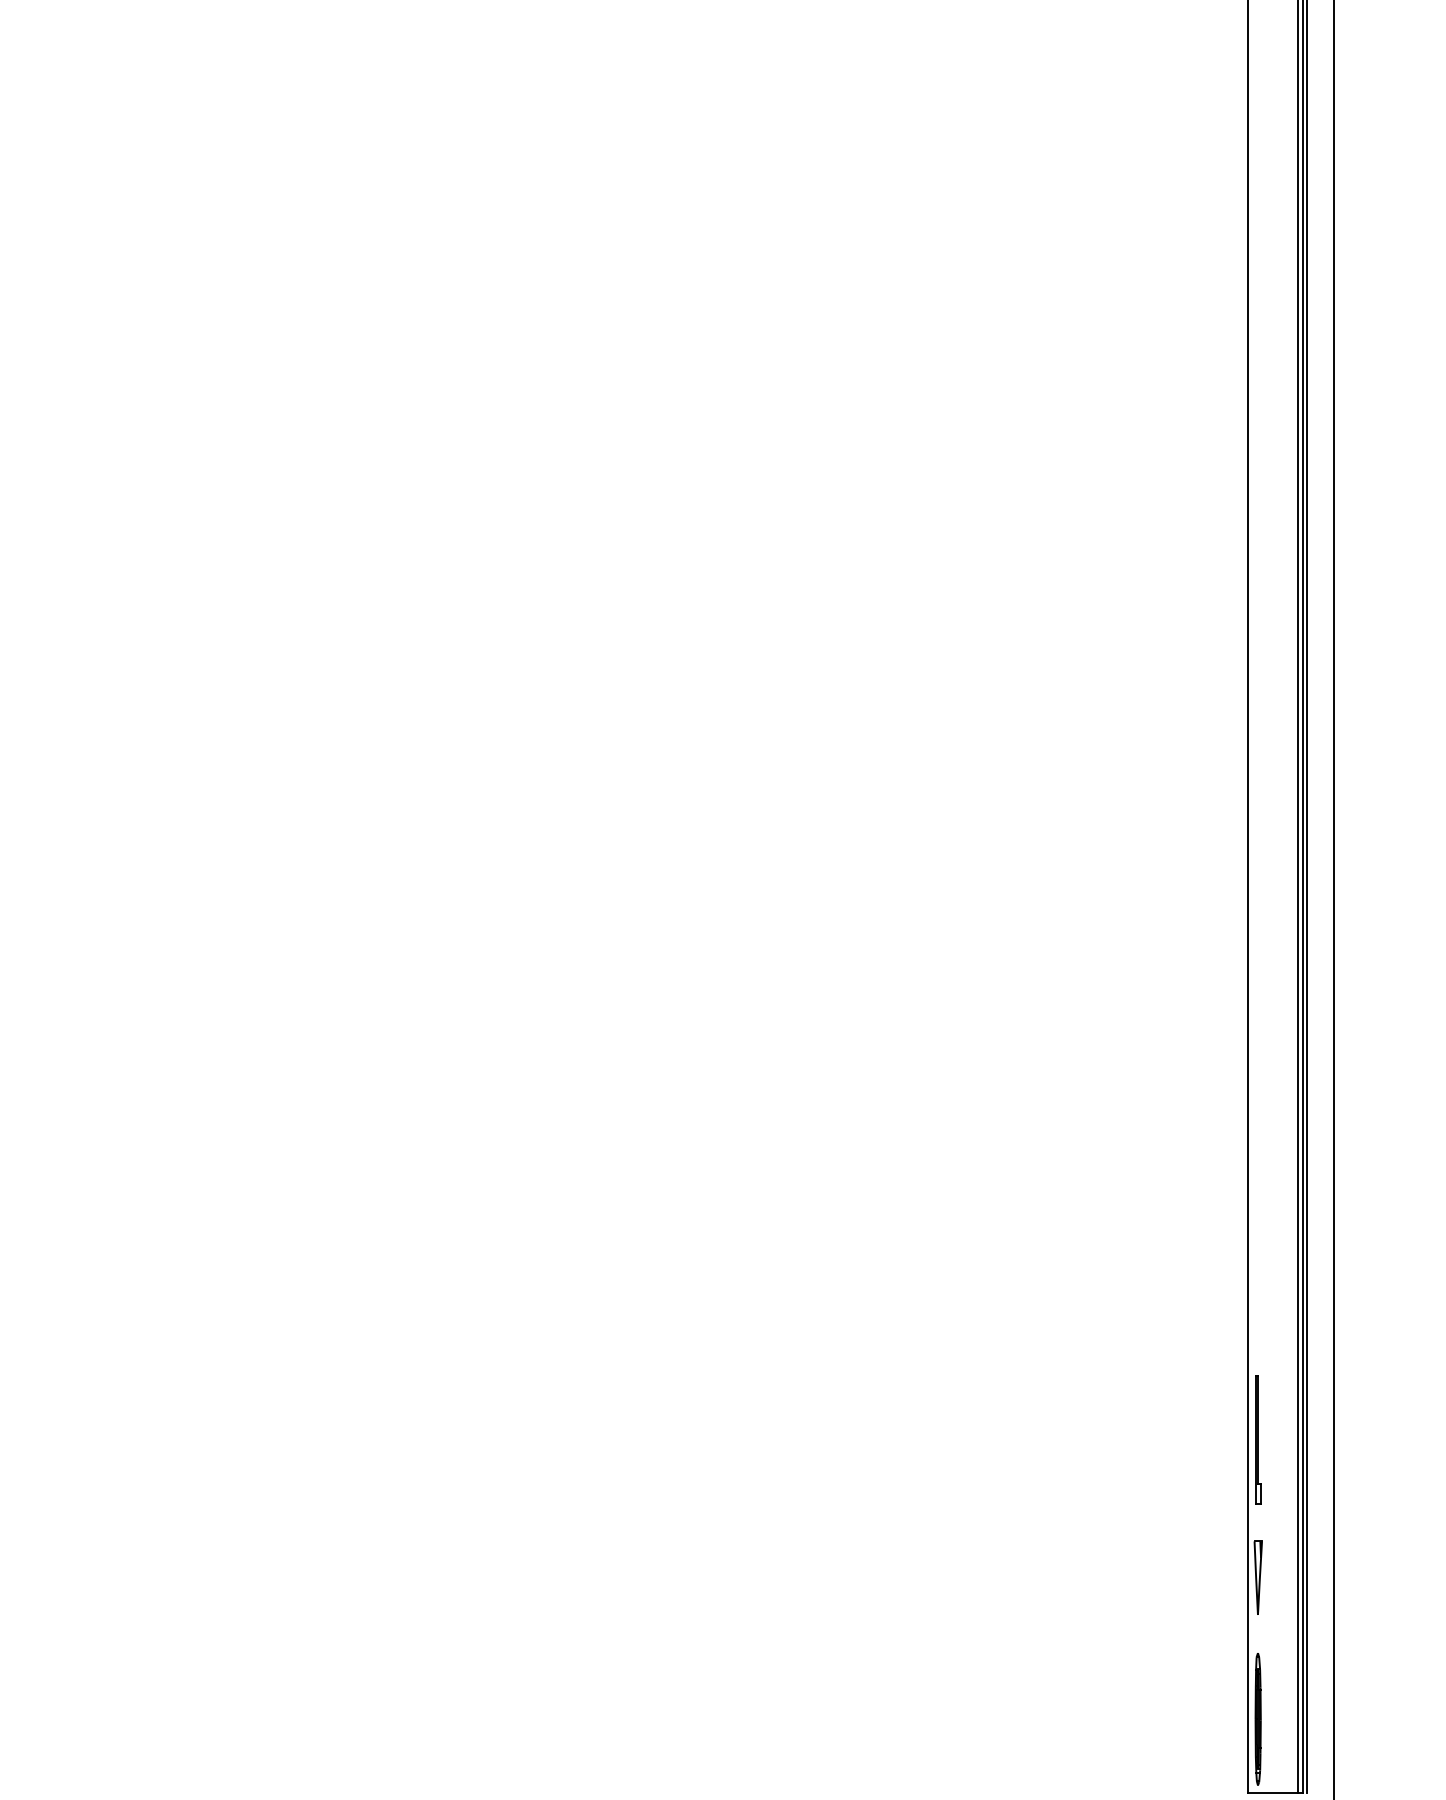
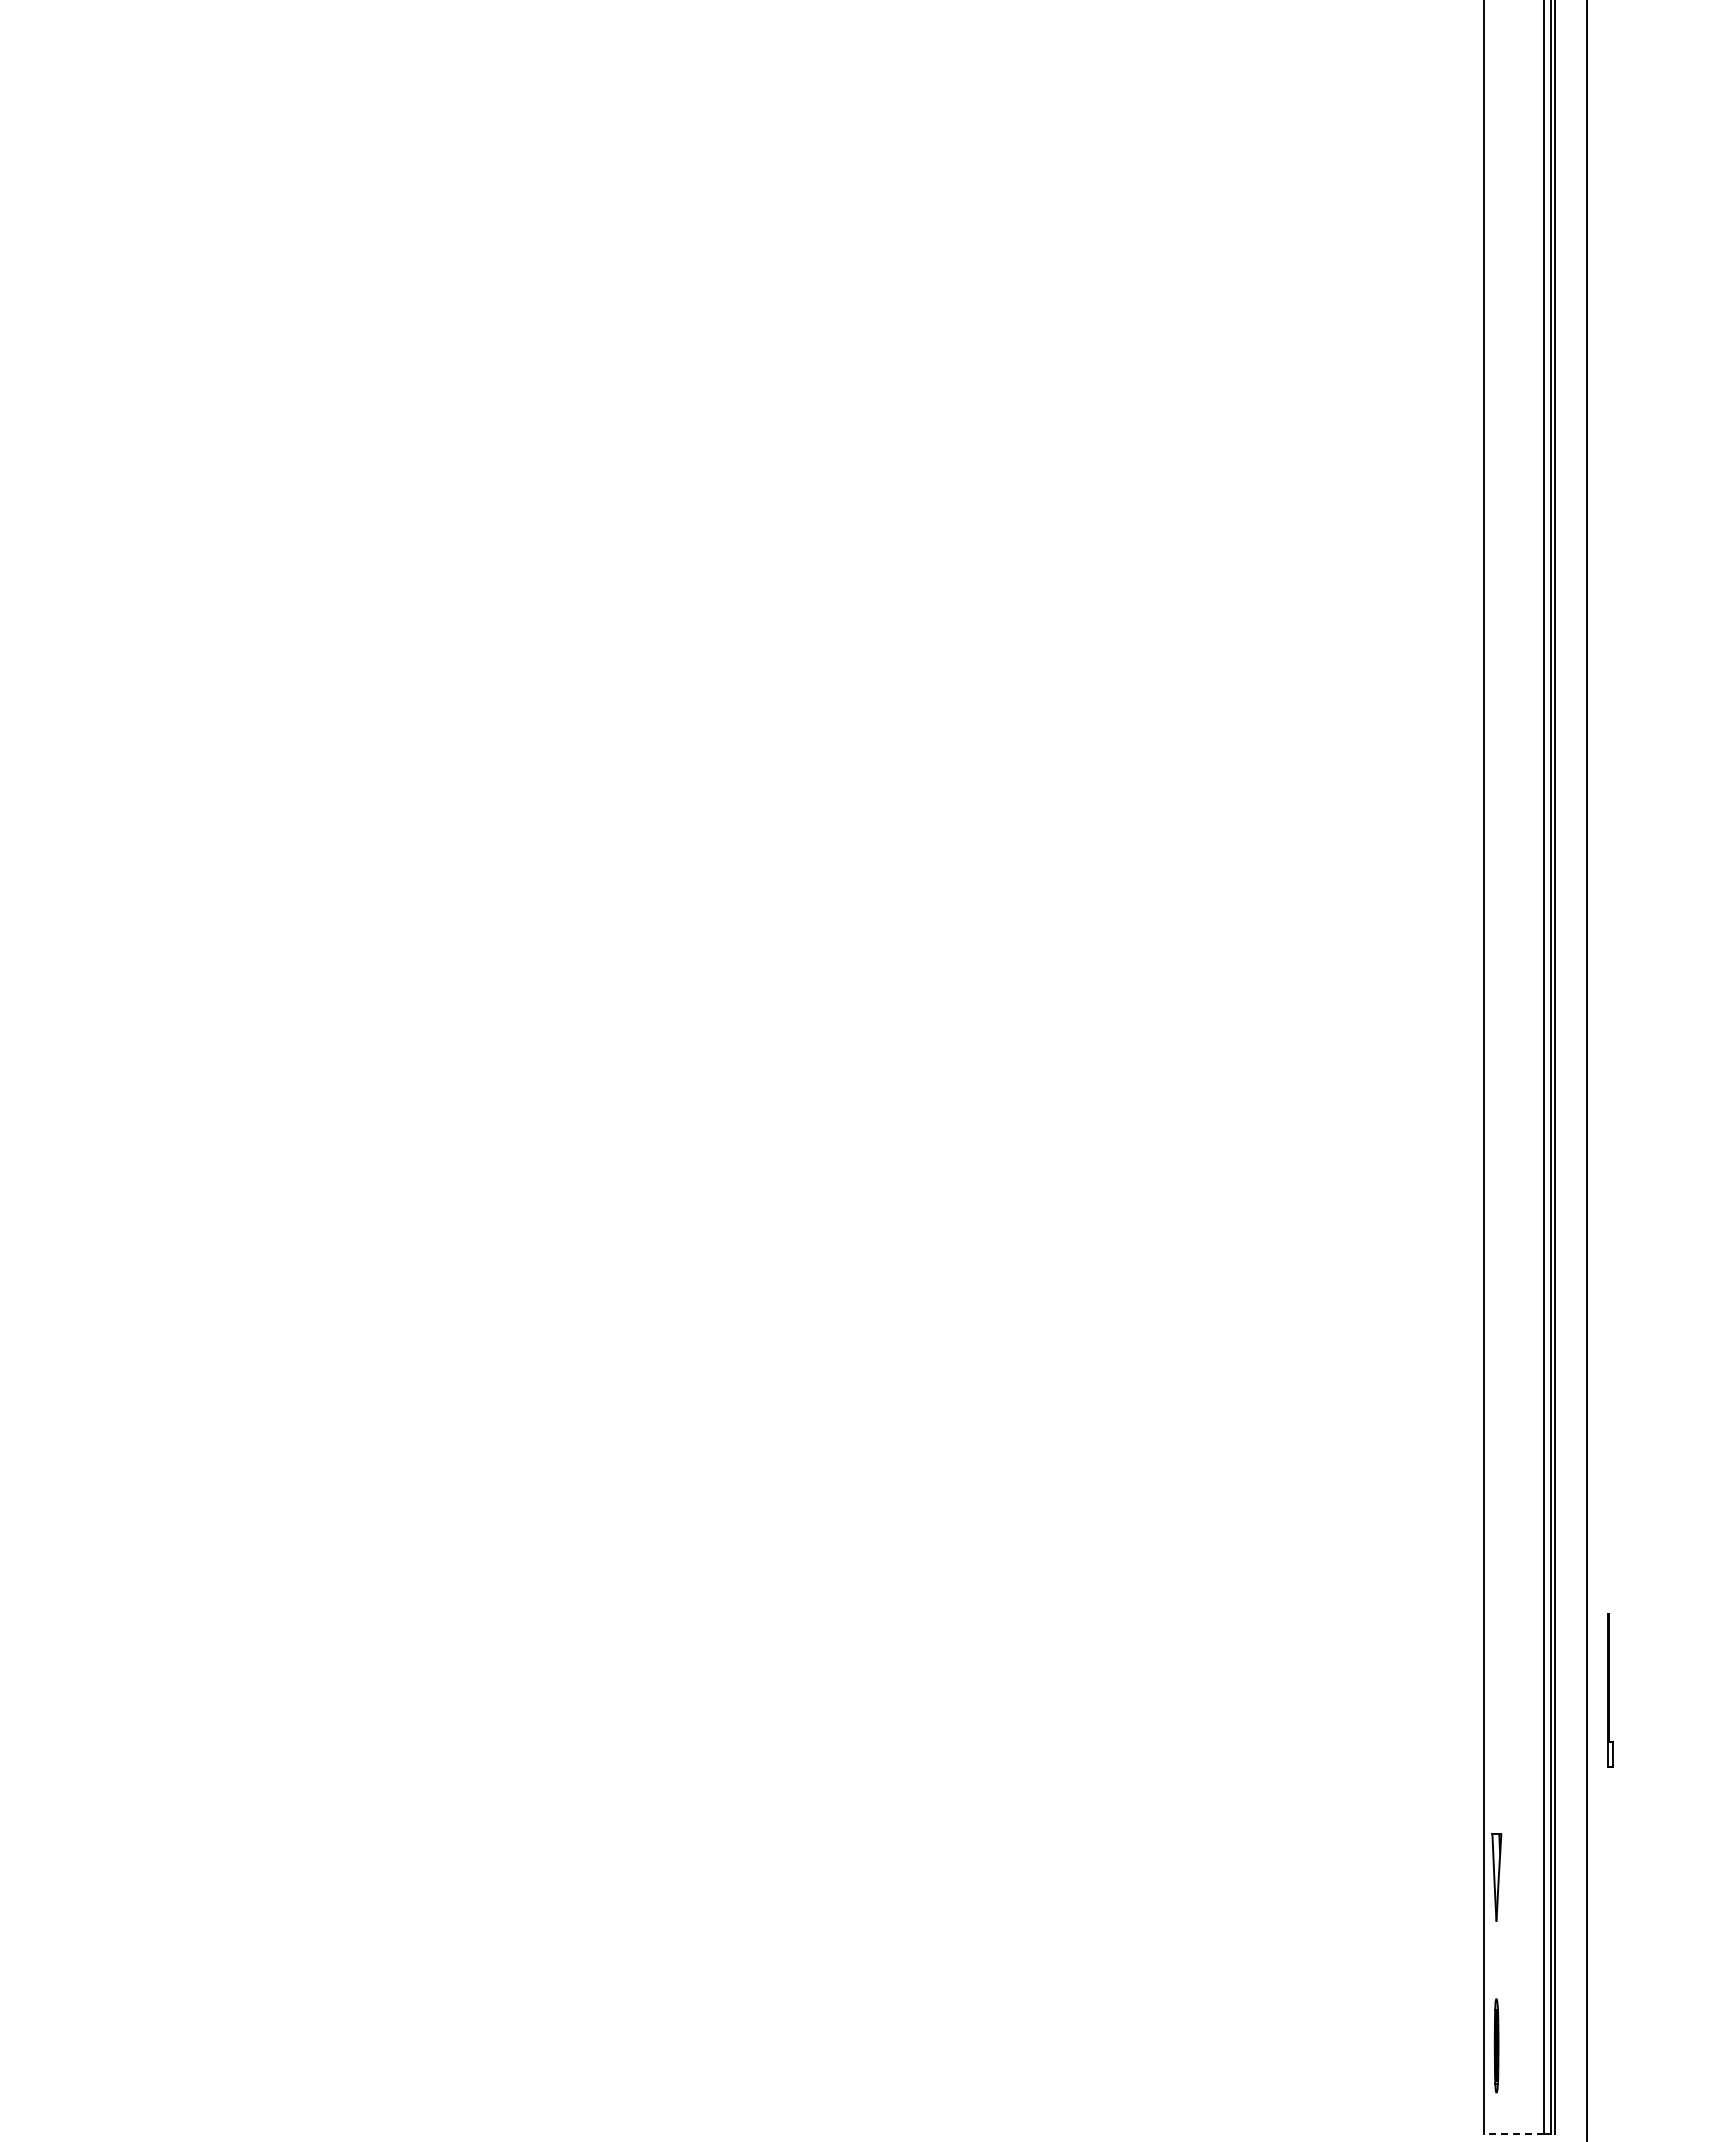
part: (1258, 1440) -> (1610, 1690), moved
part: (1257, 1719) -> (1496, 2045), size x0.6
line: (1273, 1793) -> (1514, 2133), solid -> dashed

